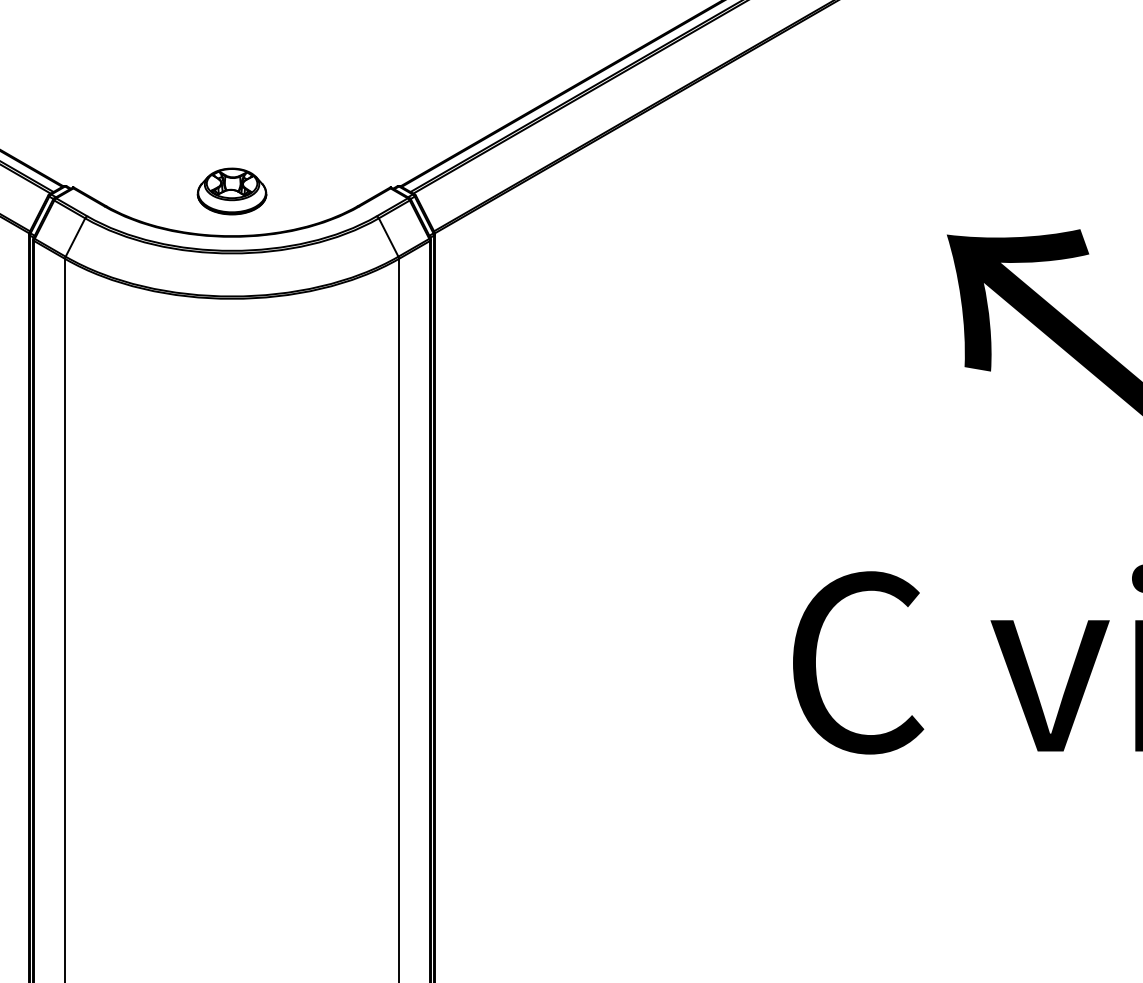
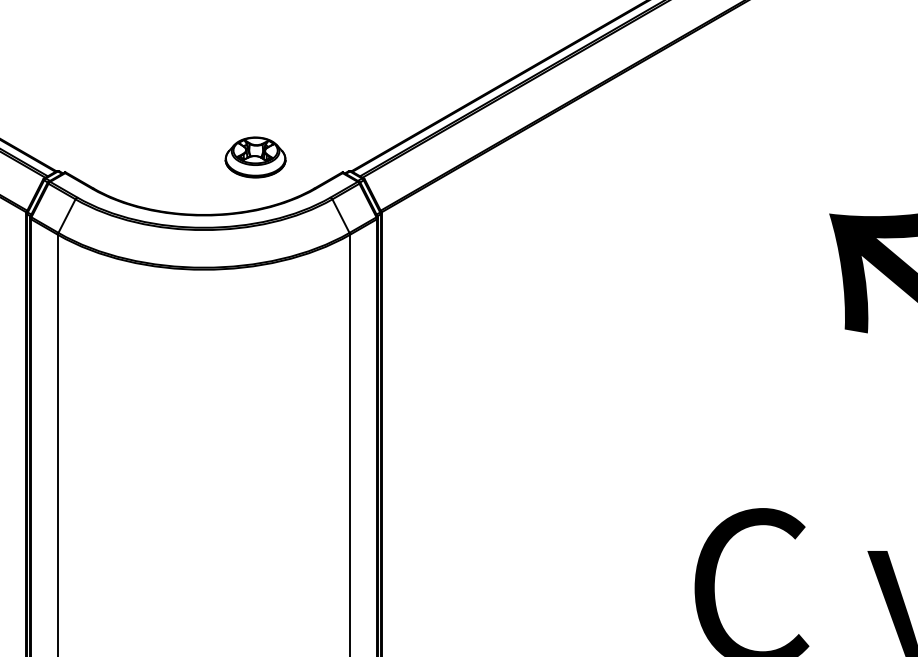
part: (231, 191) -> (255, 157), moved

